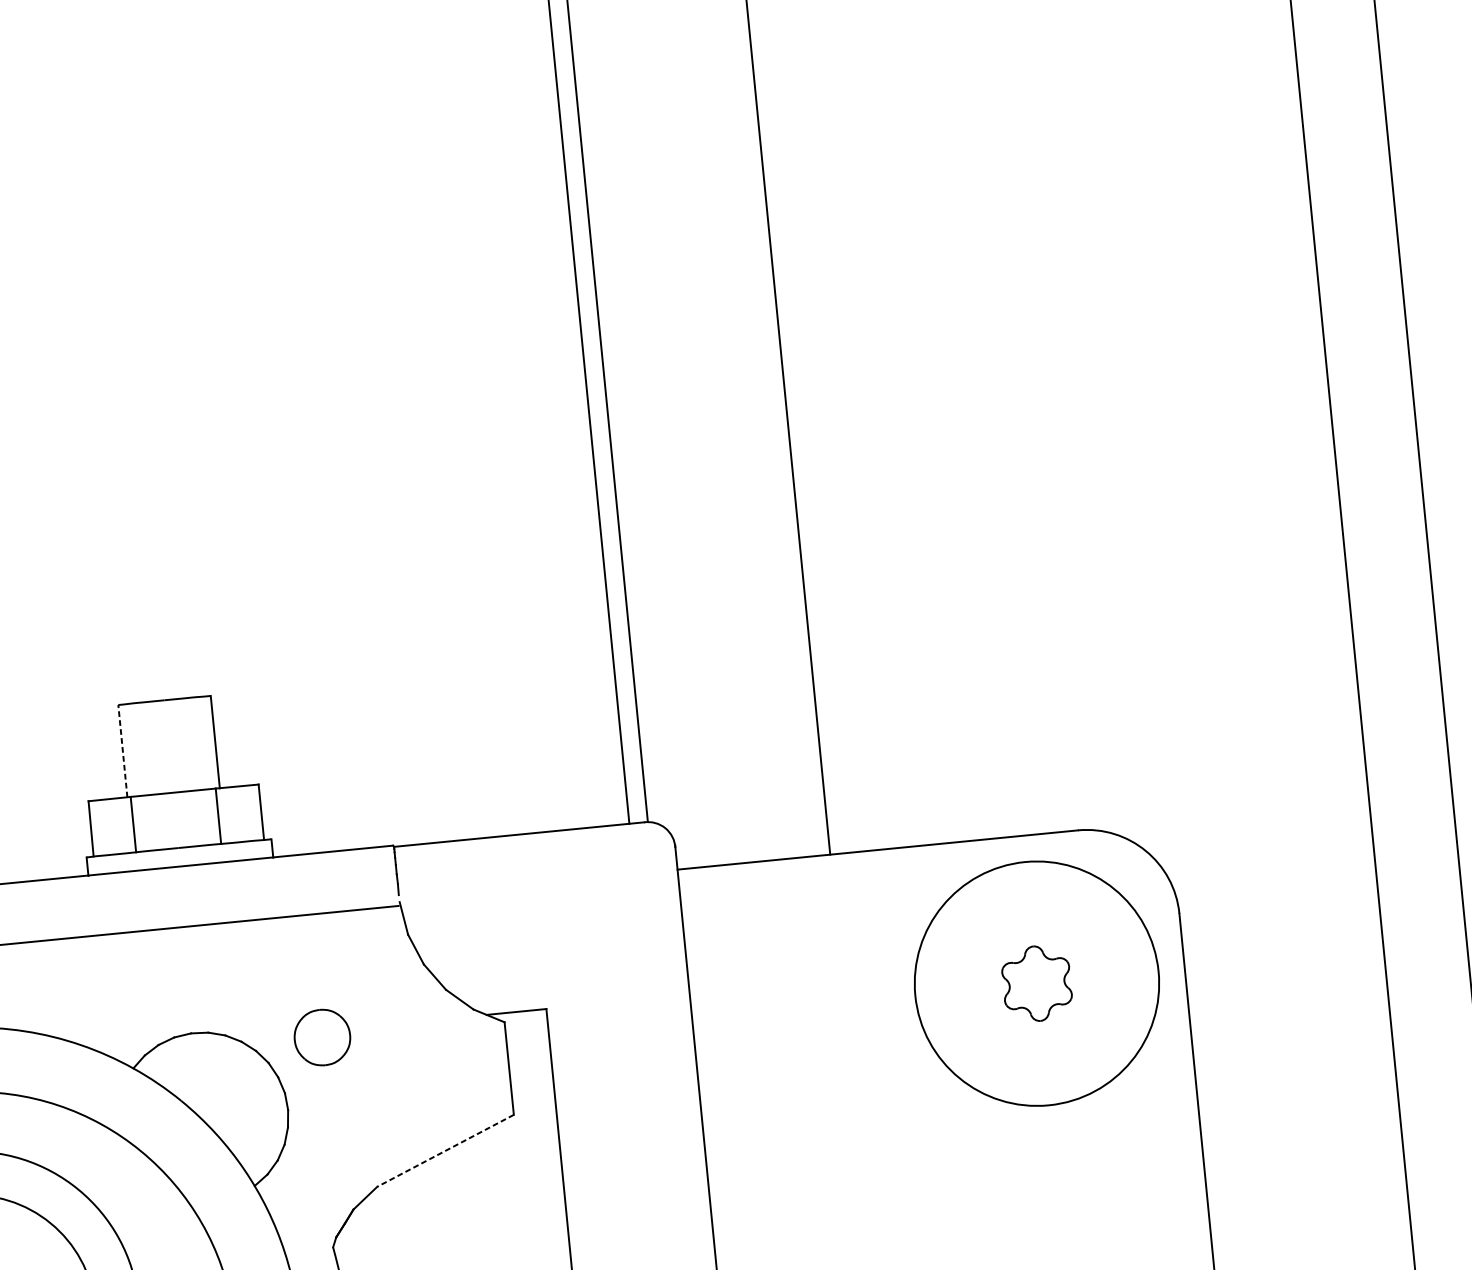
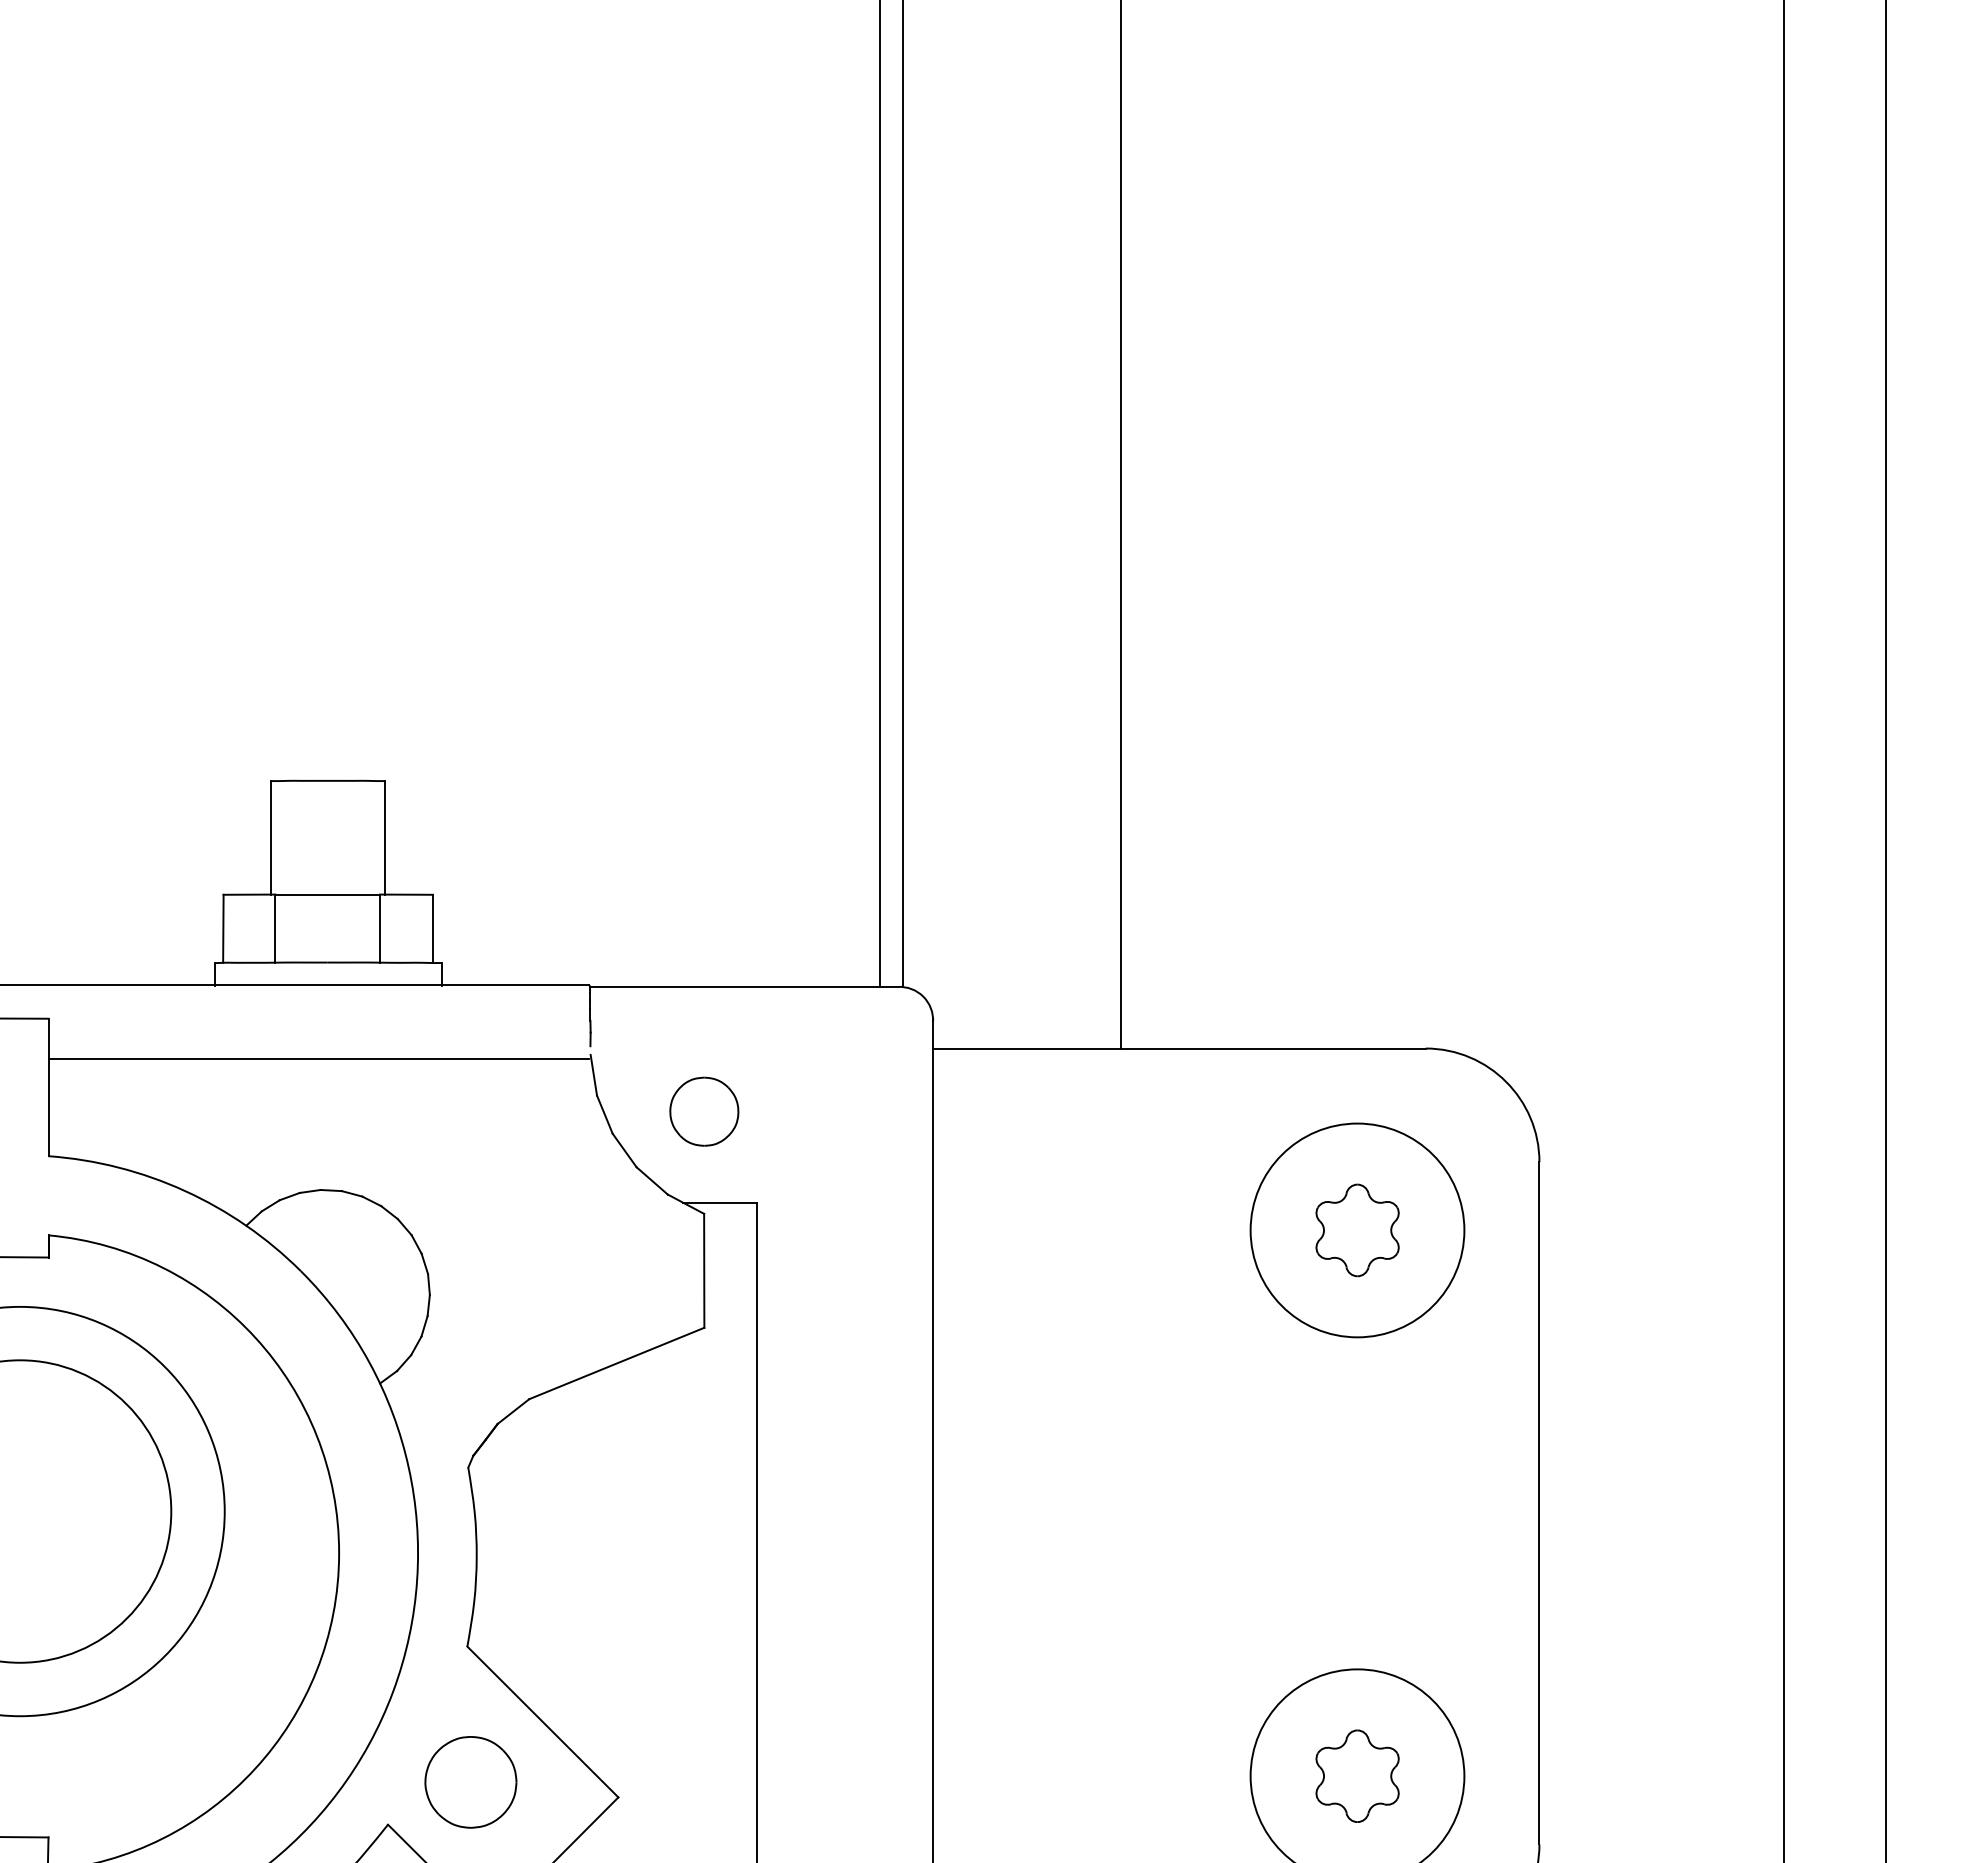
line: (122, 750) -> (271, 837), dashed -> solid
circle: (1036, 983) -> (1357, 1230), size x0.71
part: (322, 1037) -> (704, 1111), moved
line: (445, 1150) -> (616, 1363), dashed -> solid

